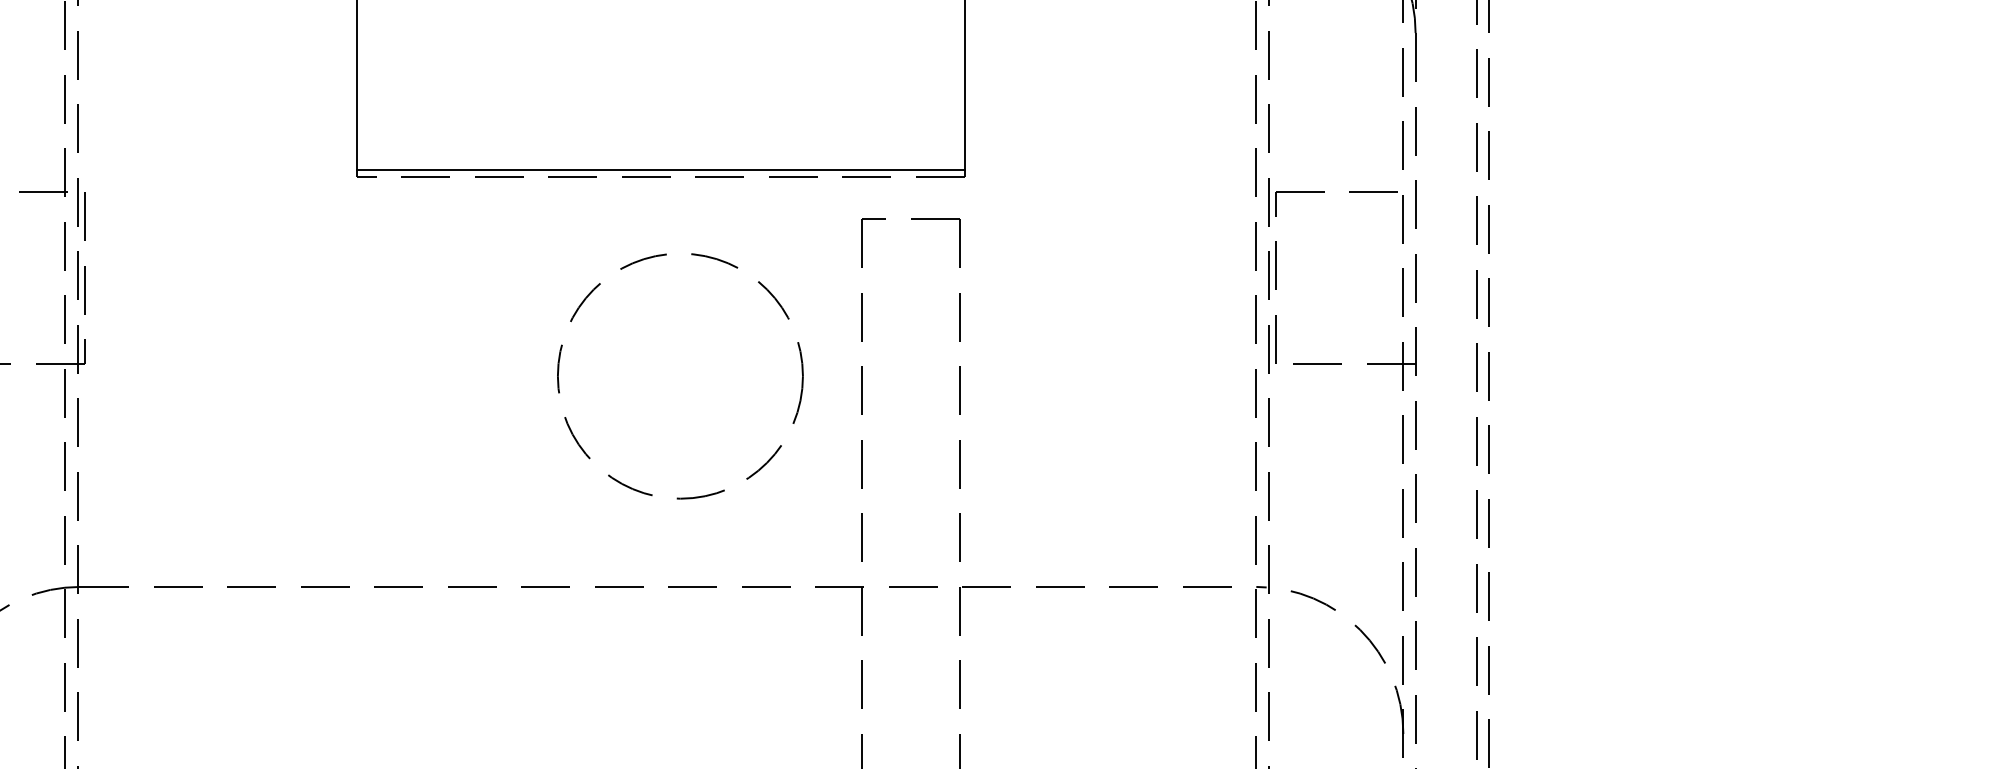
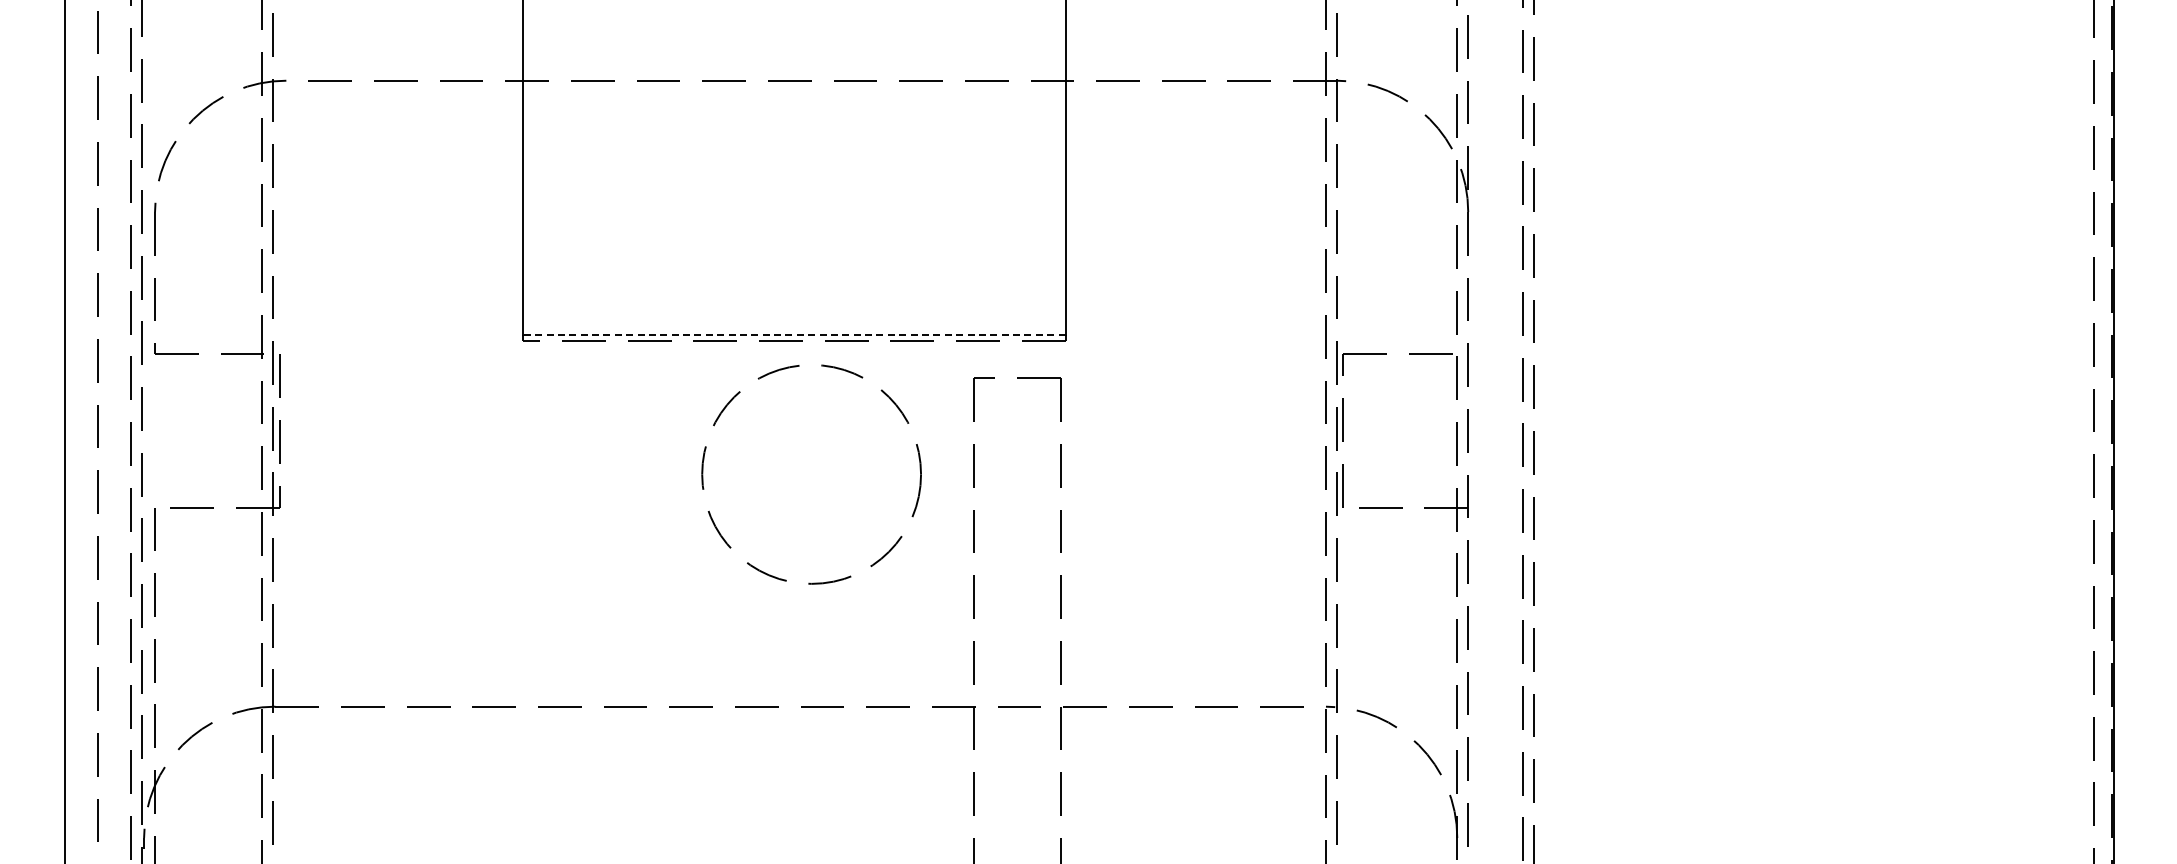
line: (660, 170) -> (793, 334), solid -> dashed
circle: (680, 376) -> (811, 474), moved

